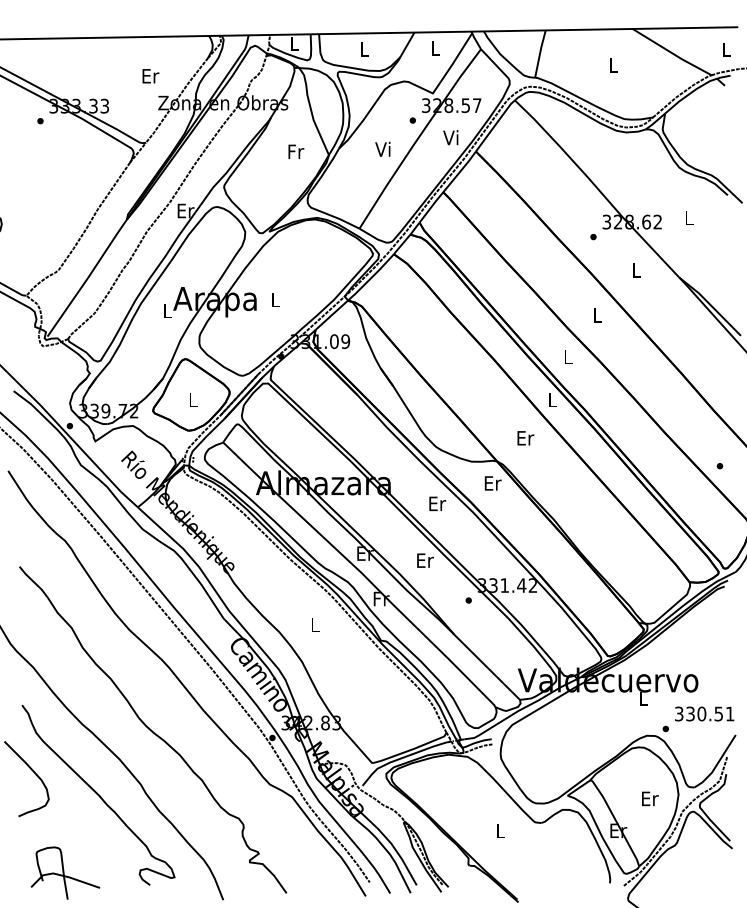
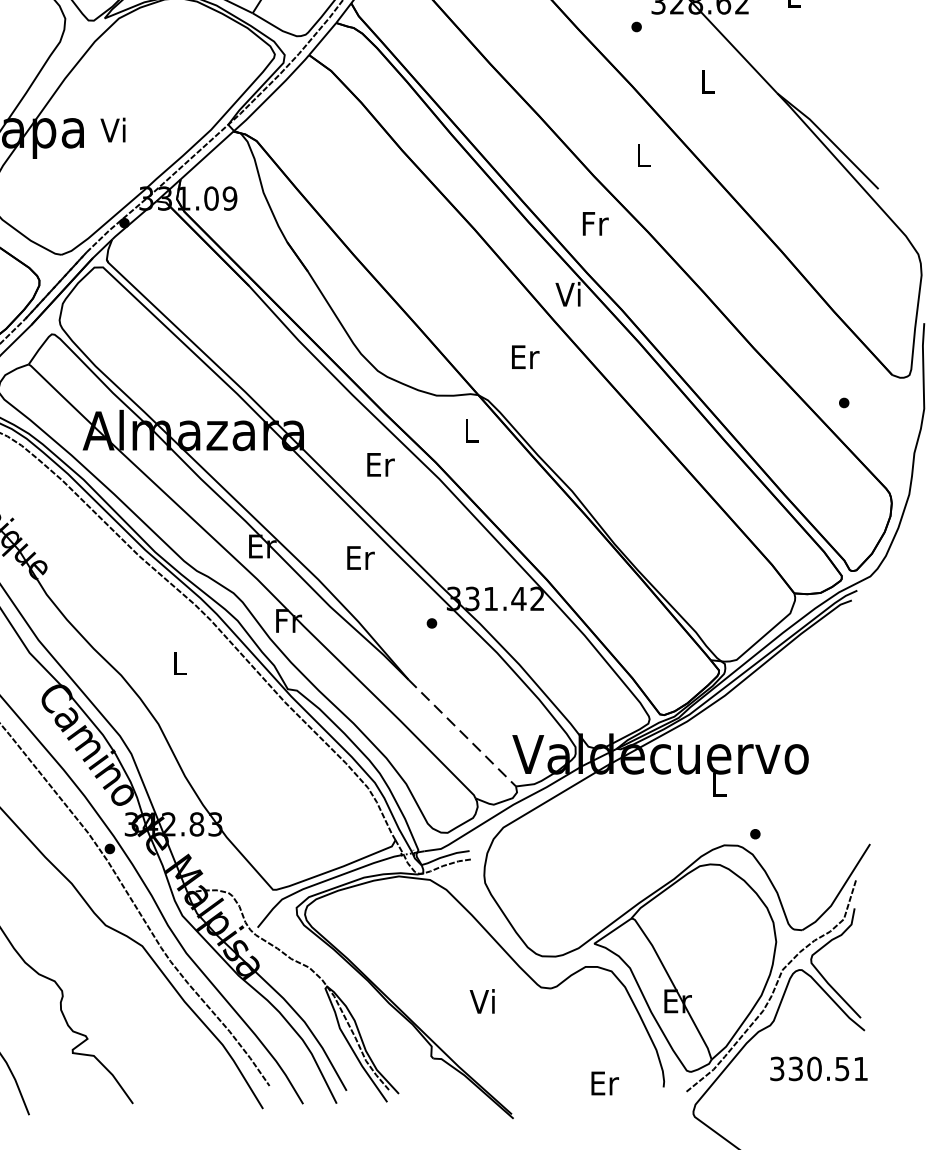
text: (273, 299) -> (111, 129), L -> Vi
text: (568, 356) -> (595, 222), L -> Fr
text: (551, 399) -> (567, 293), L -> Vi
text: (492, 483) -> (470, 431), Er -> L
line: (487, 667) -> (462, 733), solid -> dashed
text: (704, 713) -> (818, 1068), moved
text: (650, 798) -> (605, 1082), moved
text: (498, 830) -> (480, 1000), L -> Vi

